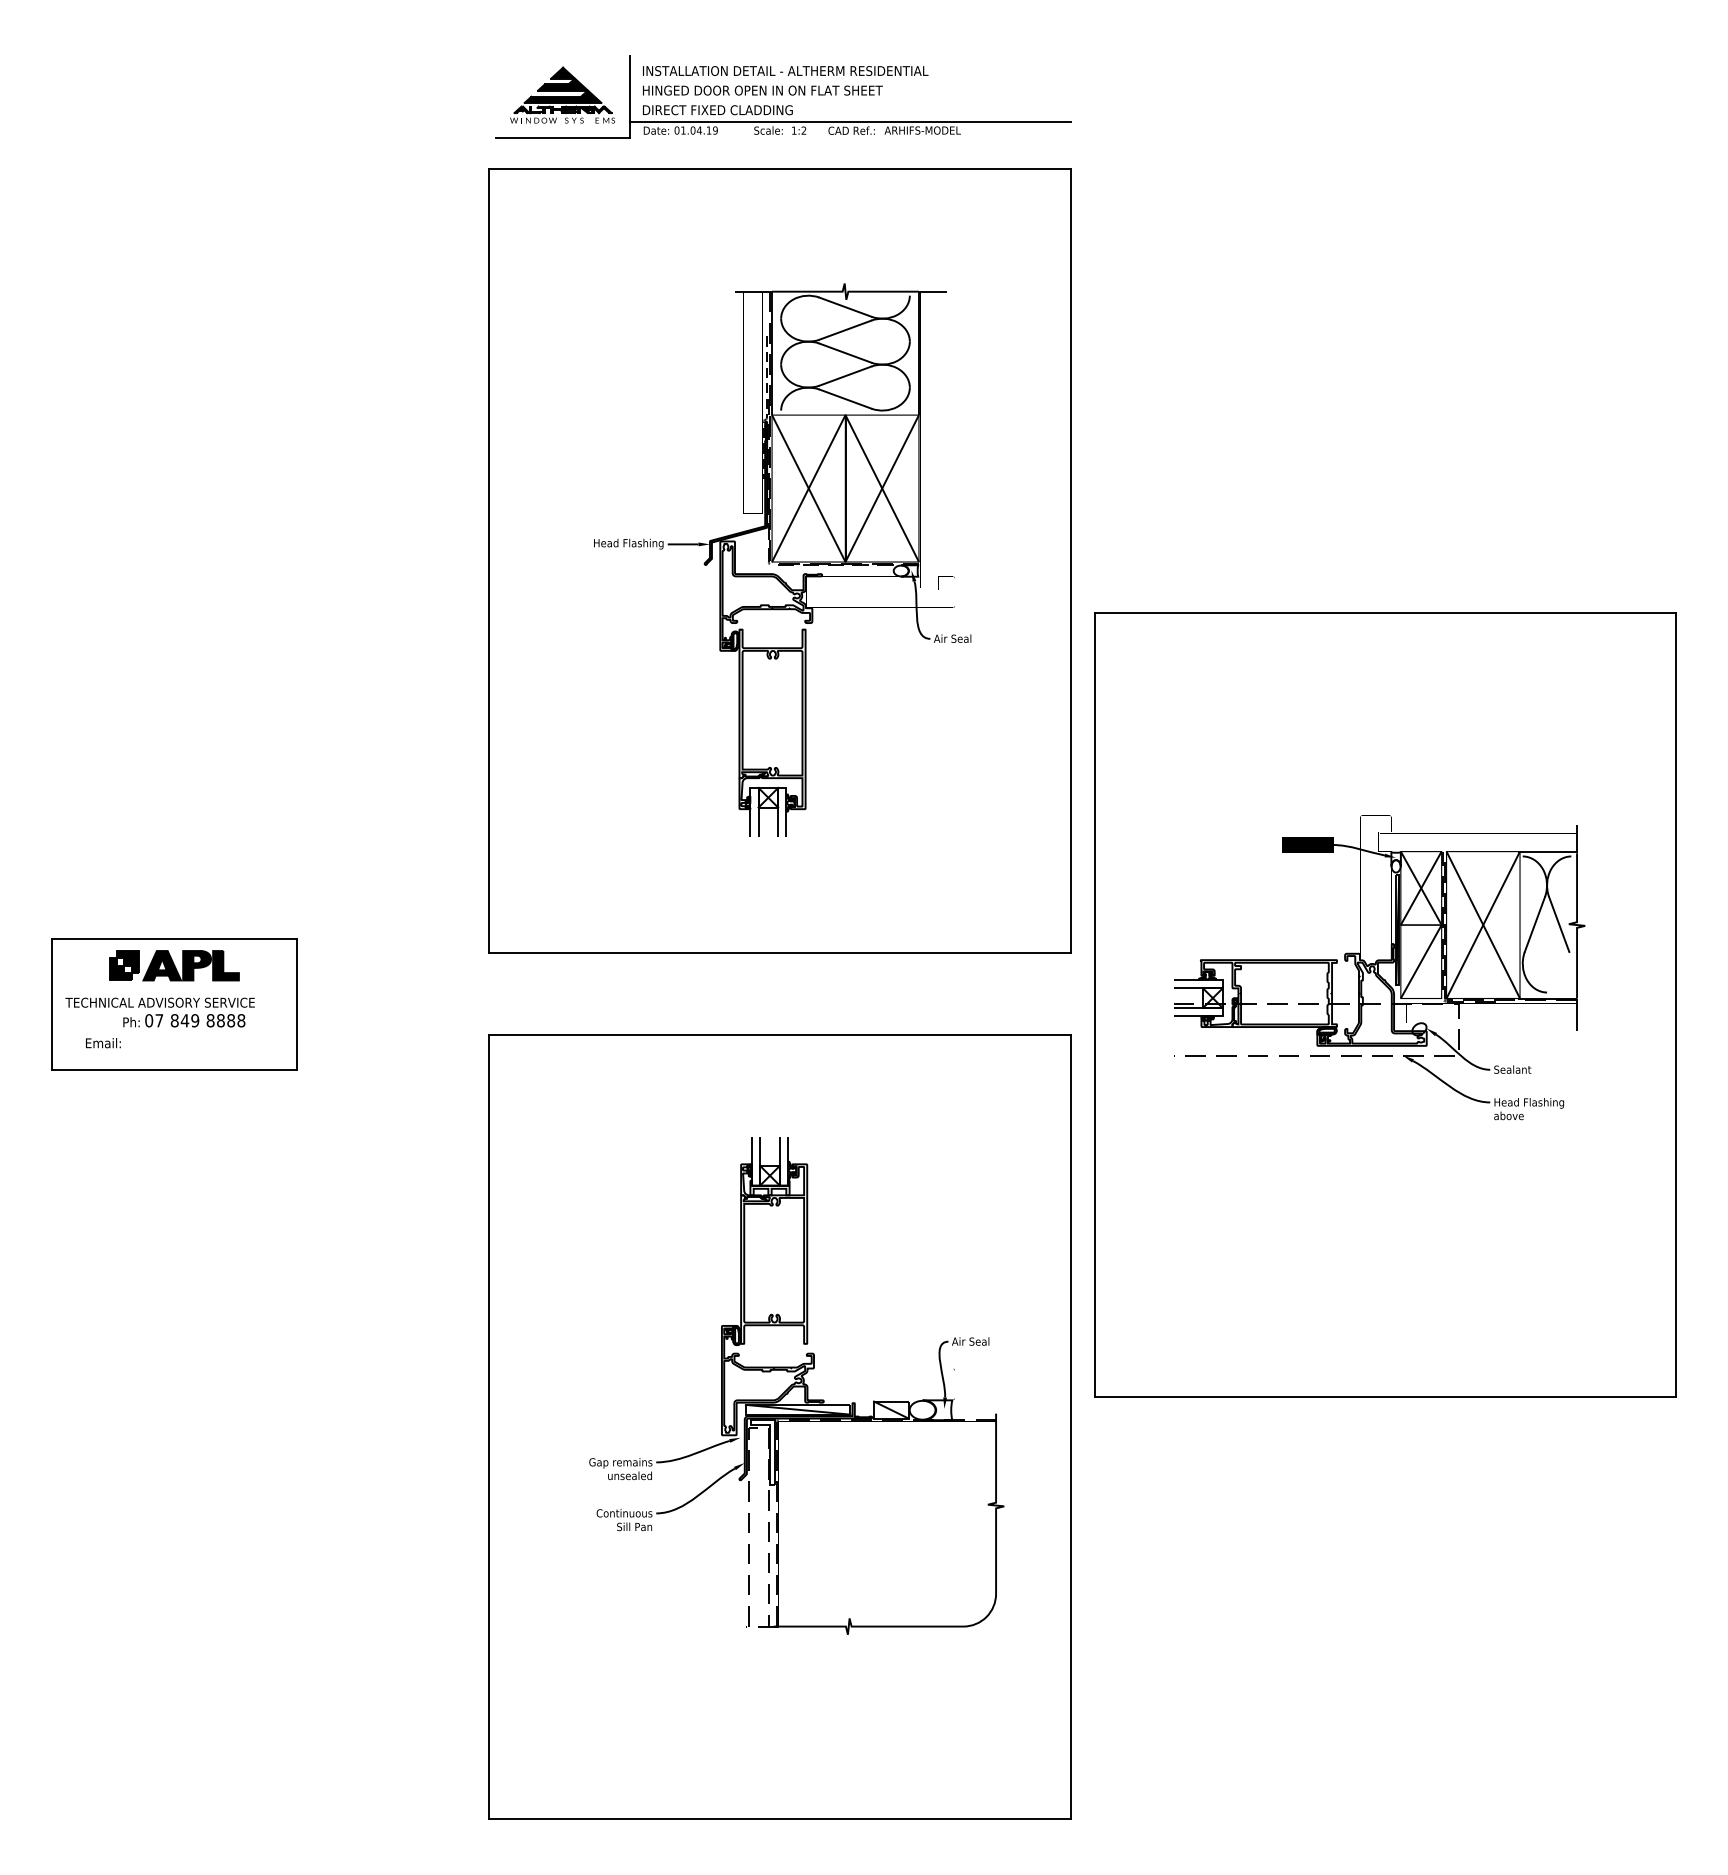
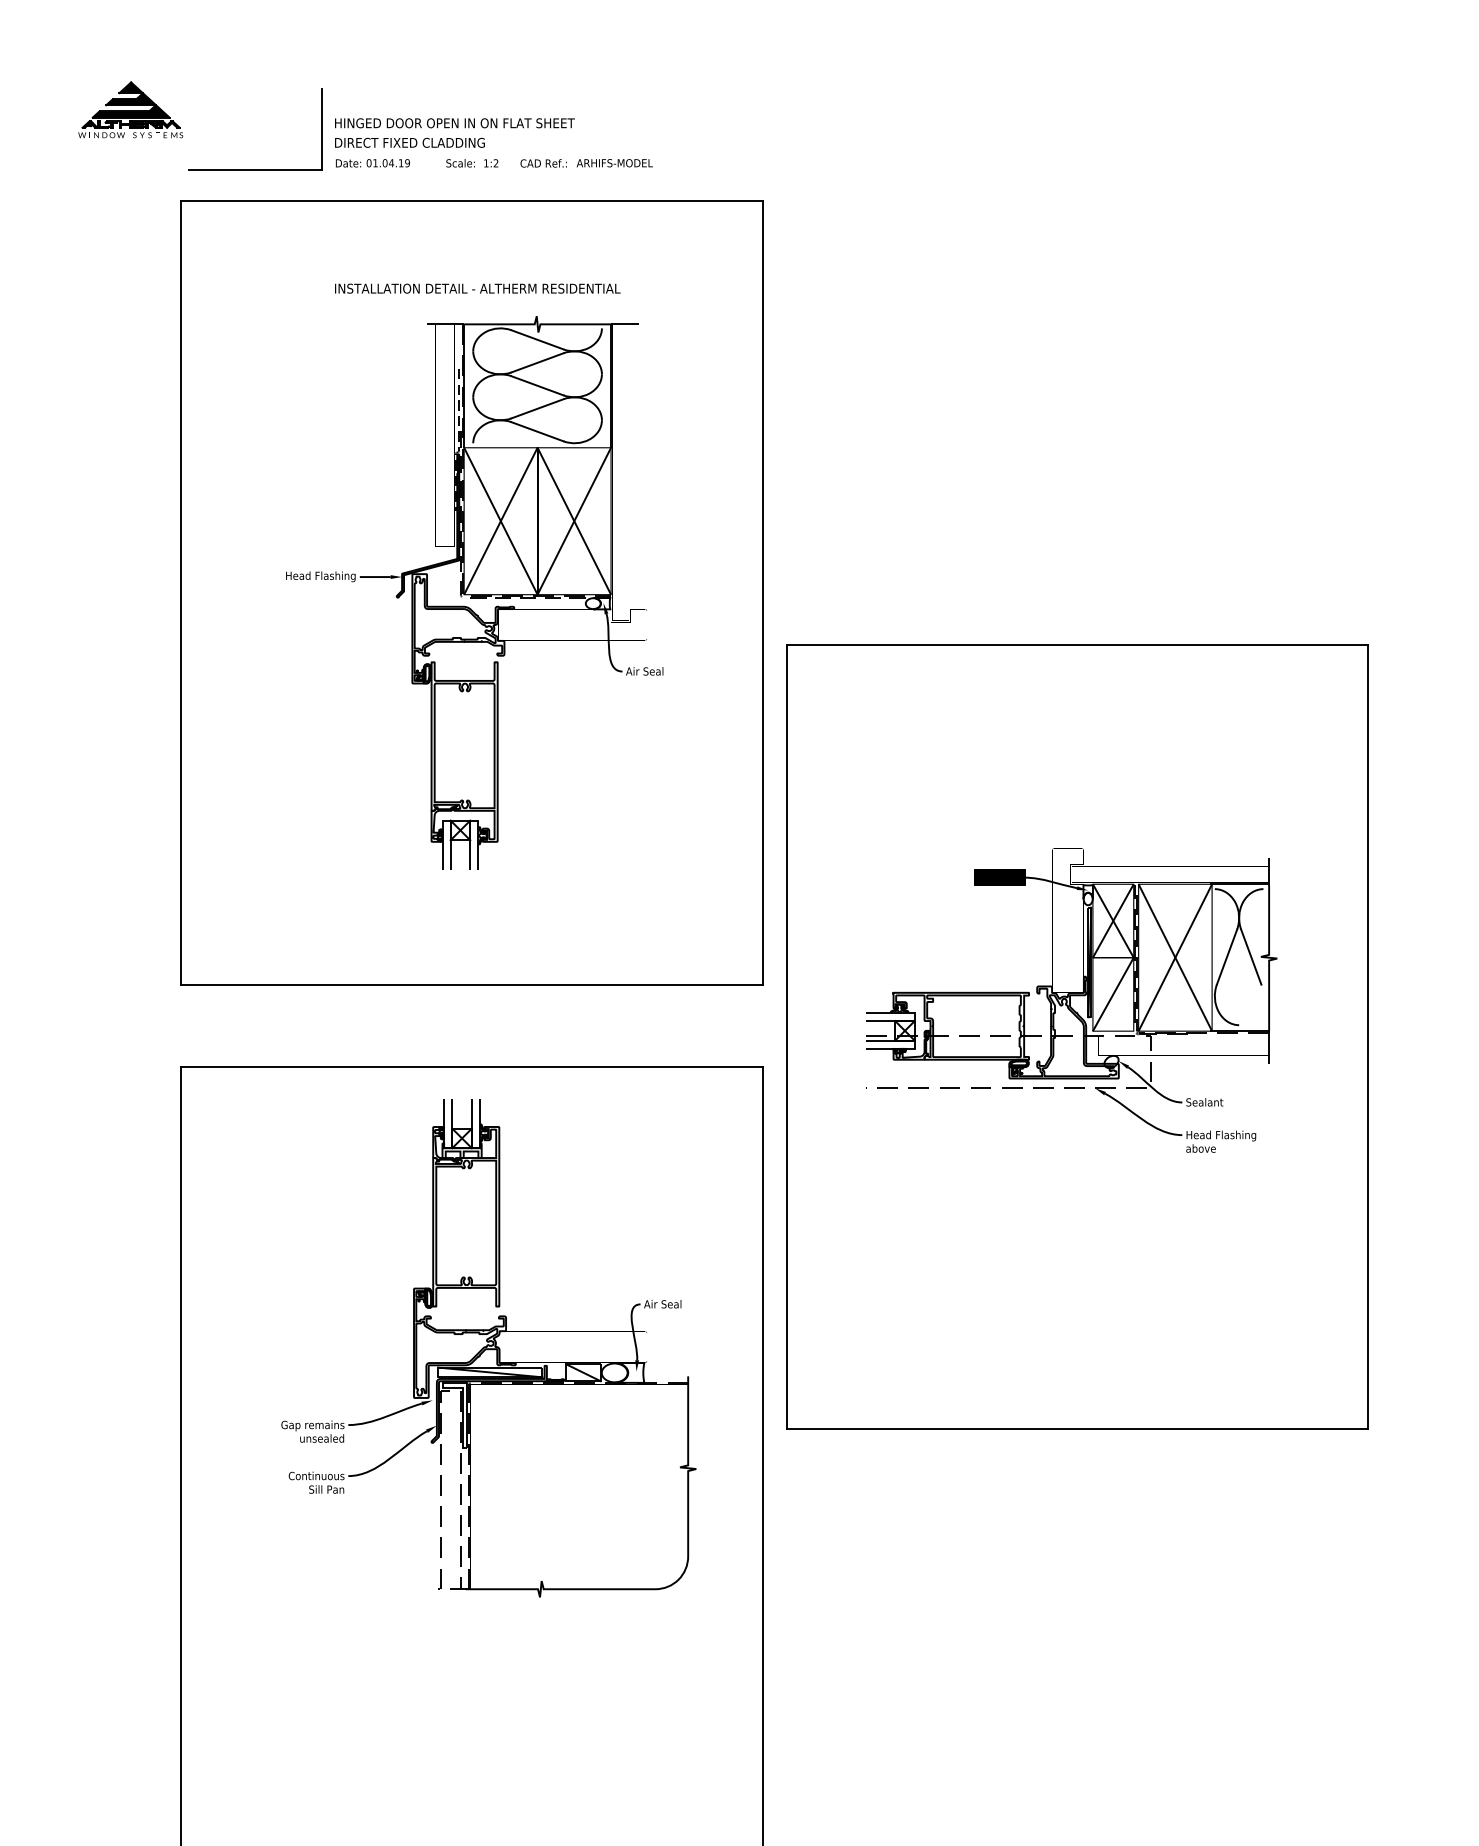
text: (785, 70) -> (477, 288), moved
part: (562, 94) -> (130, 109), moved
line: (849, 121) -> (541, 154), removed
part: (796, 1385) -> (488, 1348), moved

